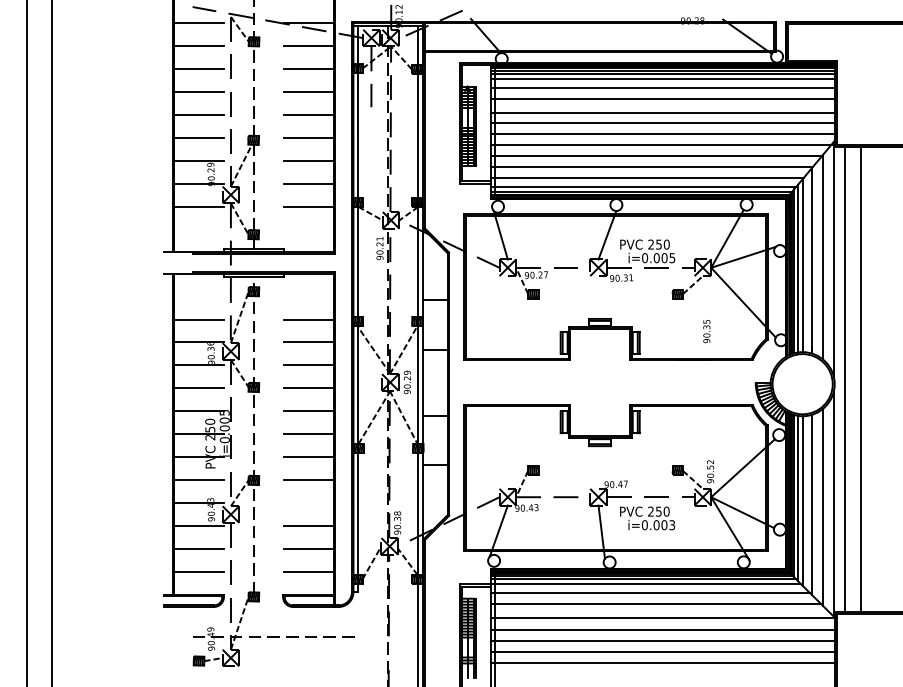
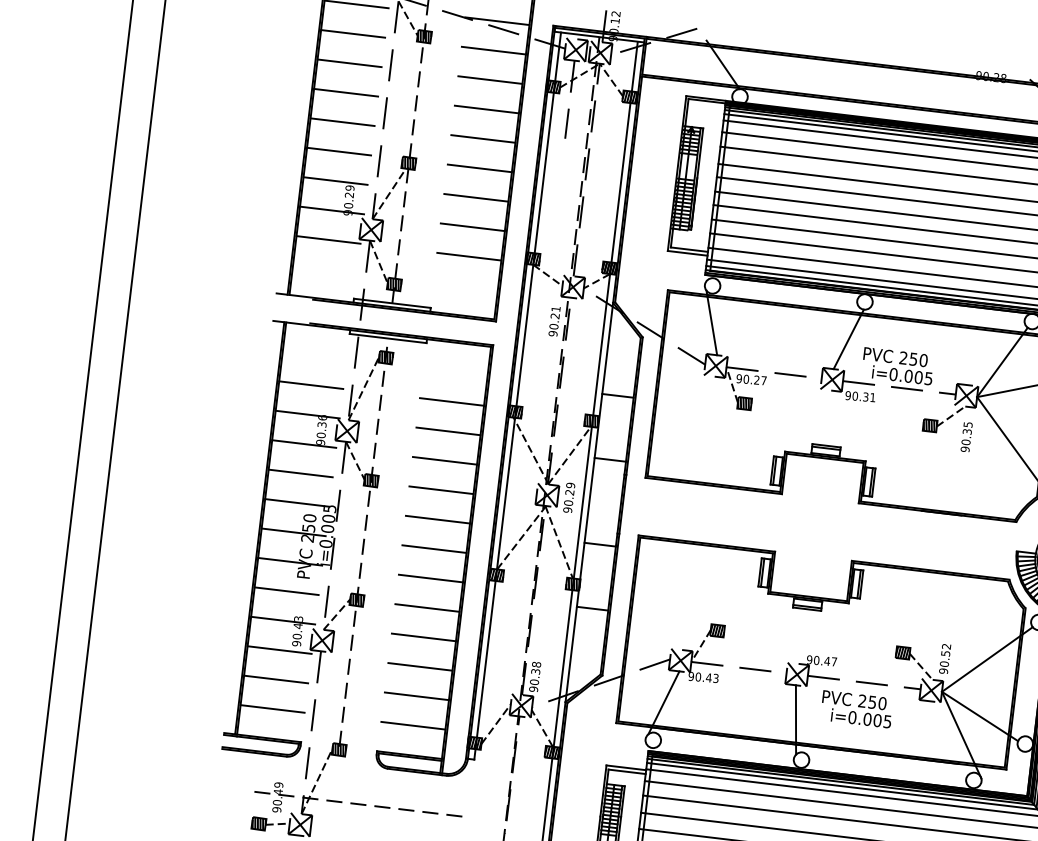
text: (706, 331) -> (966, 437), moved
line: (308, 502) -> (423, 636), added
text: (672, 524) -> (888, 720), i=0.003 -> i=0.005

